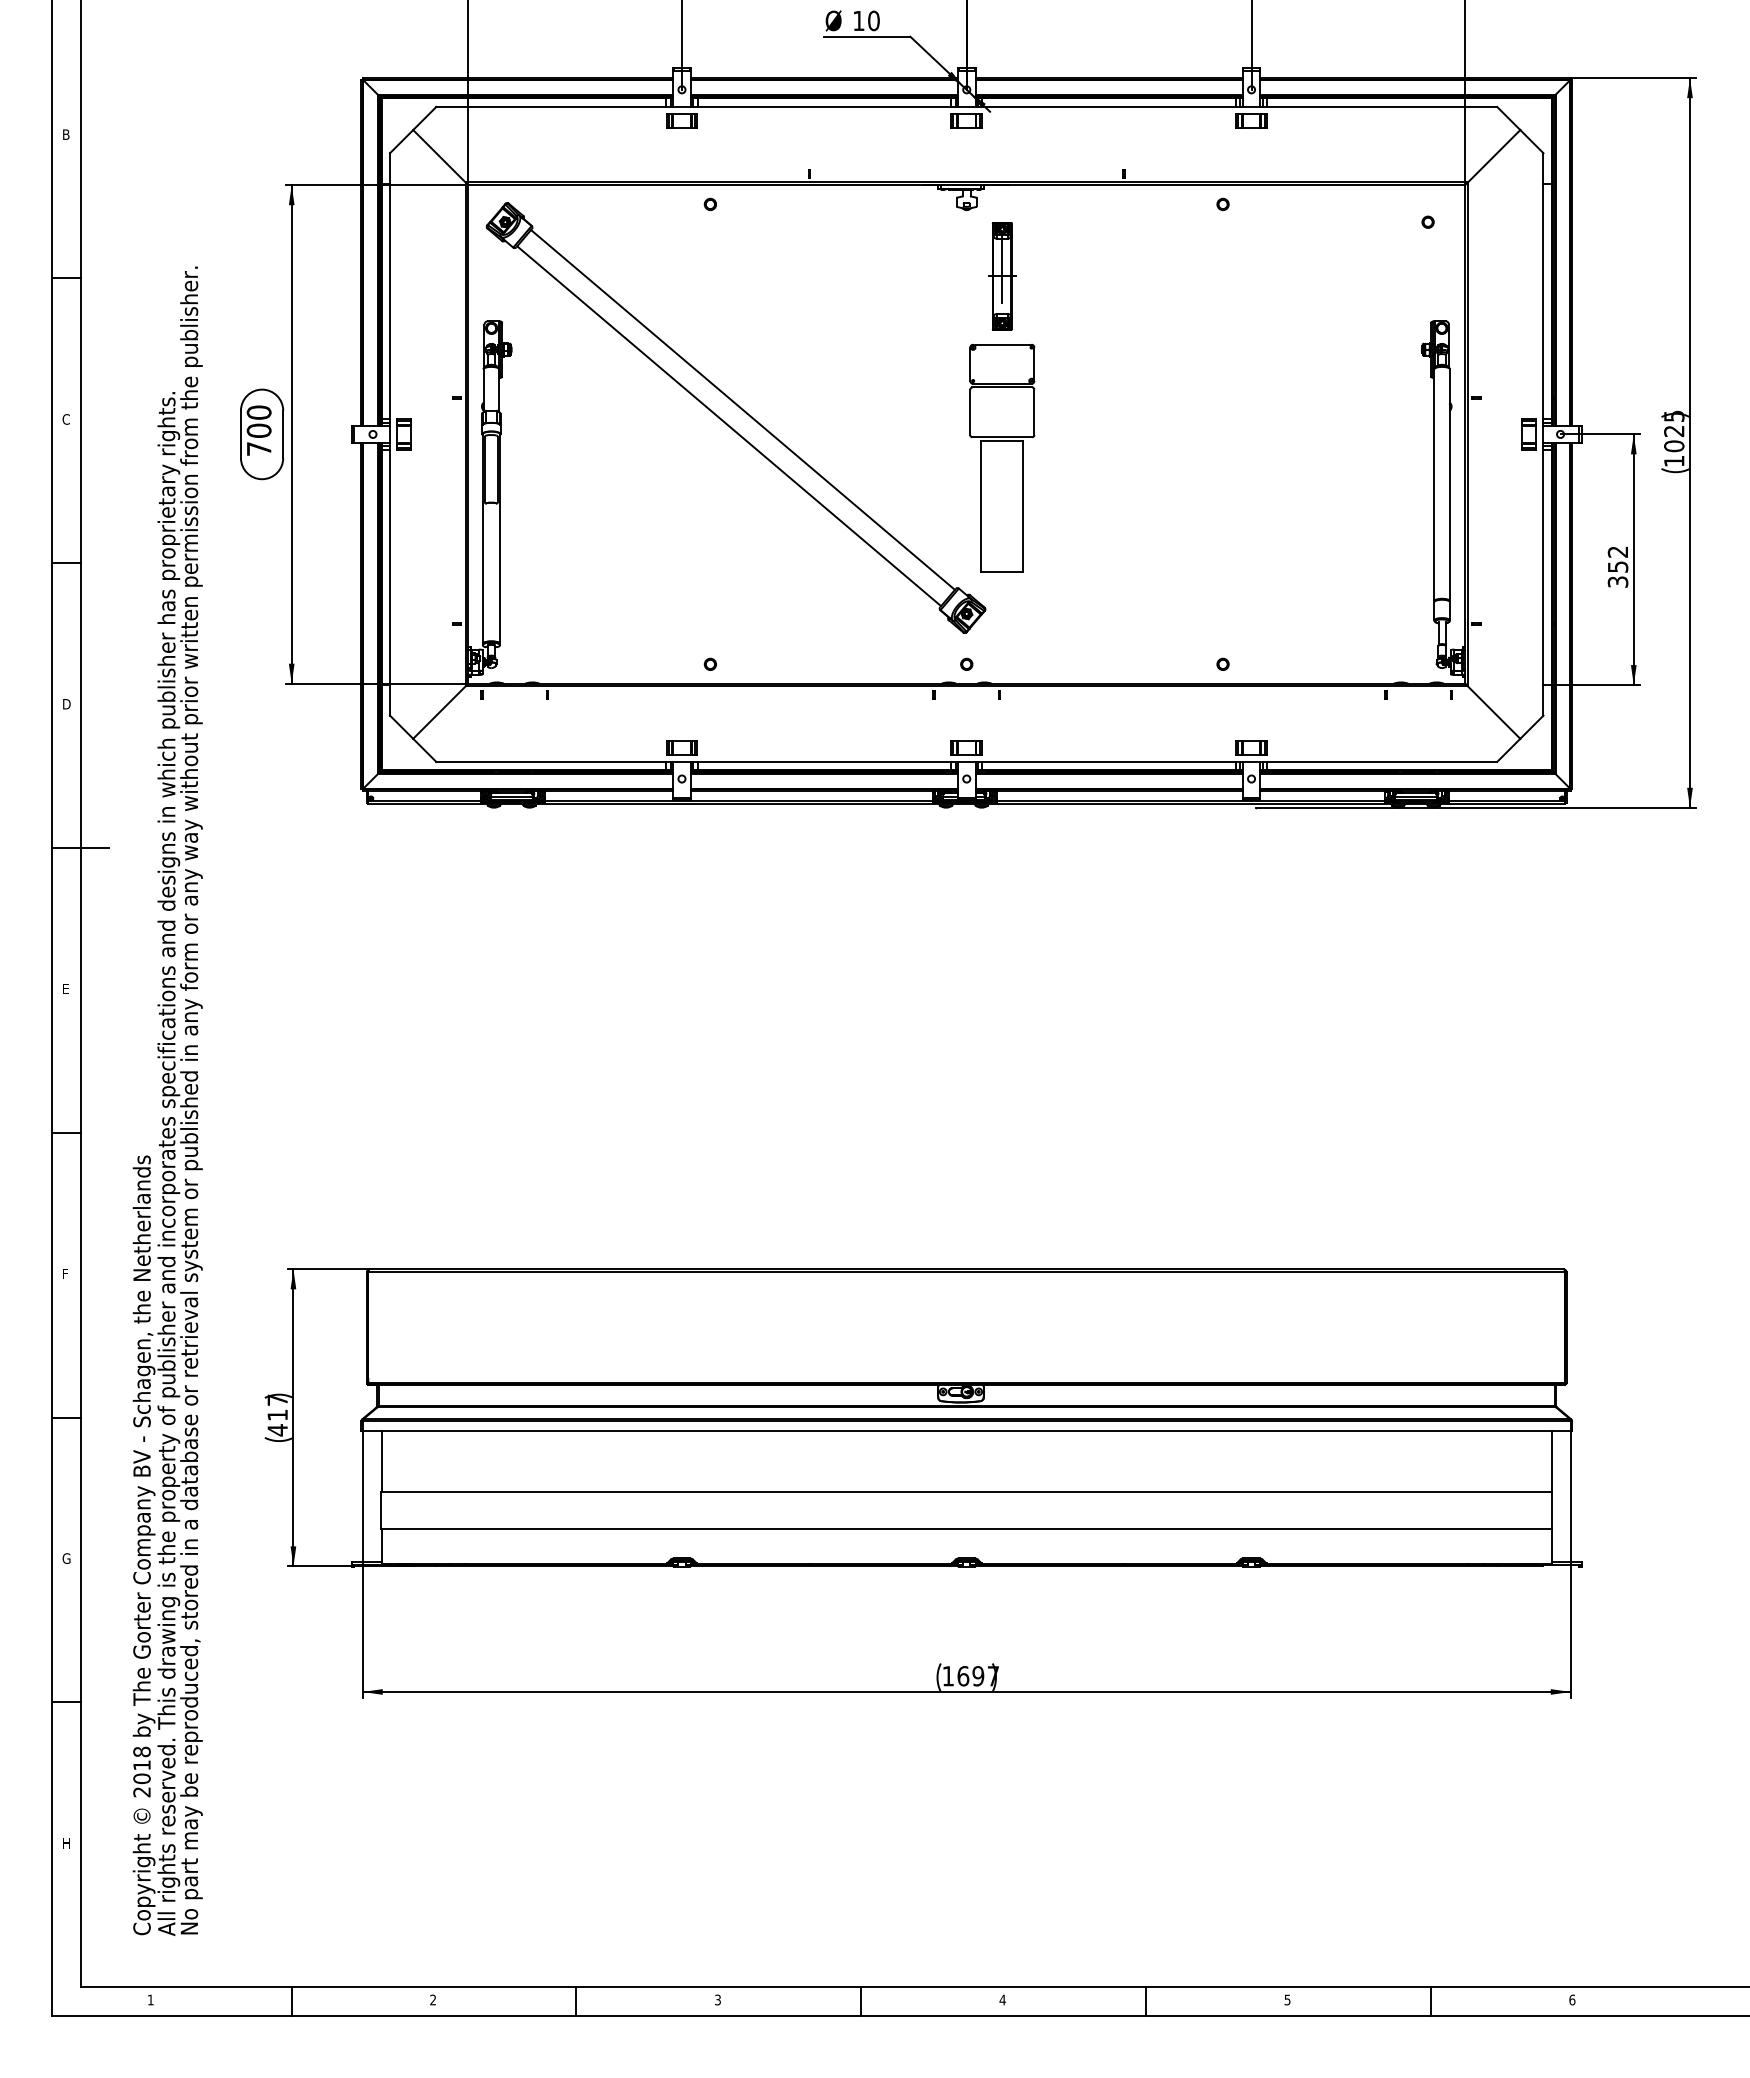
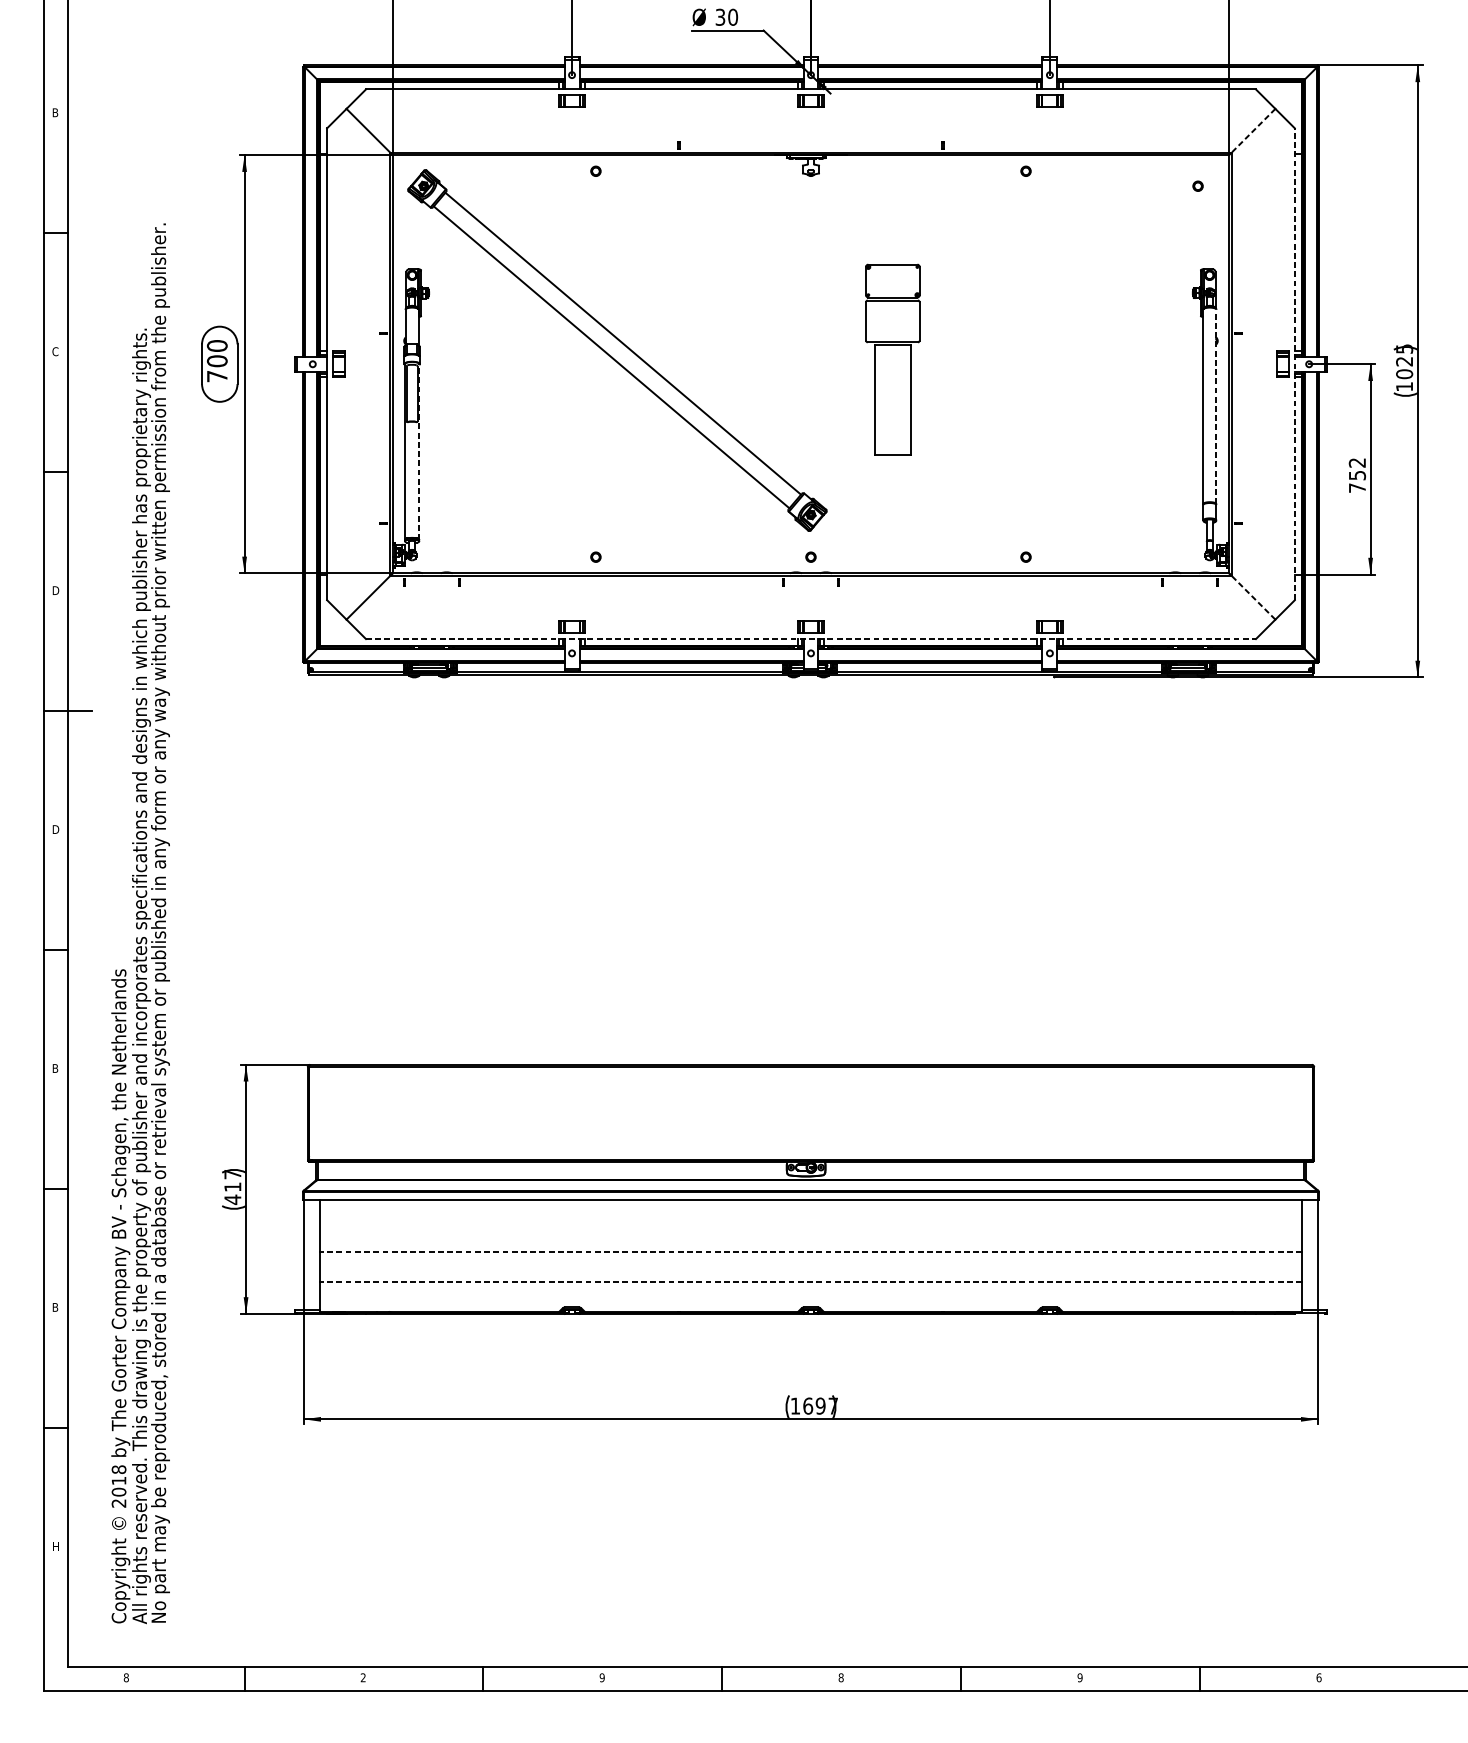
text: (858, 20) -> (720, 16), 10 -> 30
line: (1493, 156) -> (1252, 131), solid -> dashed
part: (1002, 276) -> (840, 231), removed
line: (1543, 433) -> (1294, 363), solid -> dashed
part: (1002, 457) -> (892, 359), moved
line: (1449, 485) -> (1216, 407), solid -> dashed
line: (499, 539) -> (418, 452), solid -> dashed
text: (1617, 581) -> (1356, 487), 352 -> 752
line: (1493, 712) -> (1252, 597), solid -> dashed
line: (967, 761) -> (811, 638), solid -> dashed
text: (66, 988) -> (55, 829), E -> D
text: (66, 1273) -> (55, 1068), F -> B
line: (966, 1492) -> (810, 1251), solid -> dashed
line: (966, 1528) -> (810, 1282), solid -> dashed
text: (66, 1558) -> (55, 1307), G -> B
text: (150, 1999) -> (126, 1677), 1 -> 8
text: (717, 1999) -> (601, 1677), 3 -> 9
text: (1002, 1999) -> (840, 1677), 4 -> 8
text: (1287, 1999) -> (1080, 1677), 5 -> 9

